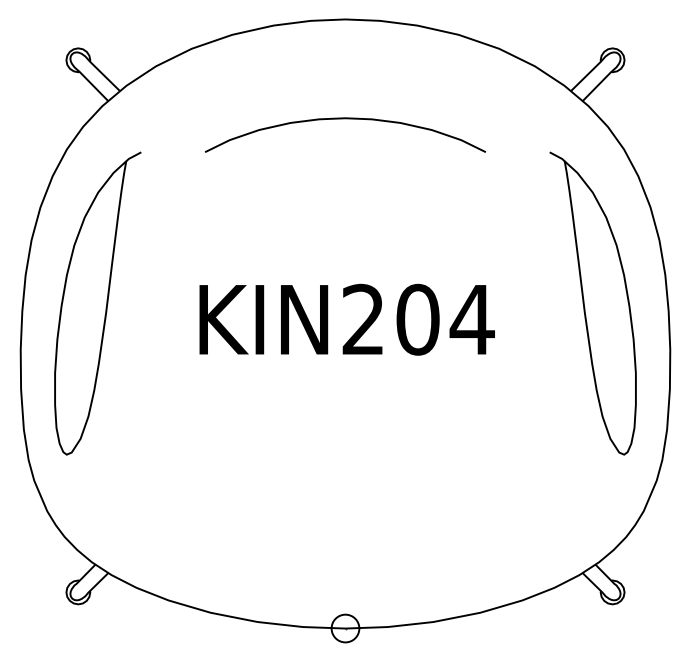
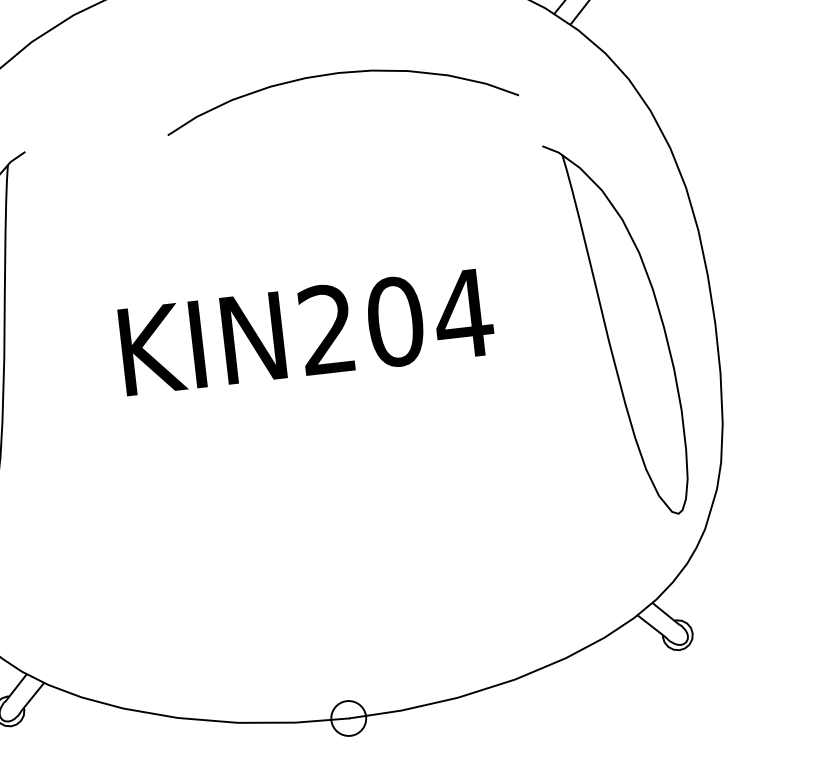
curve: (345, 119) -> (338, 74), moved
curve: (584, 303) -> (607, 330), moved

